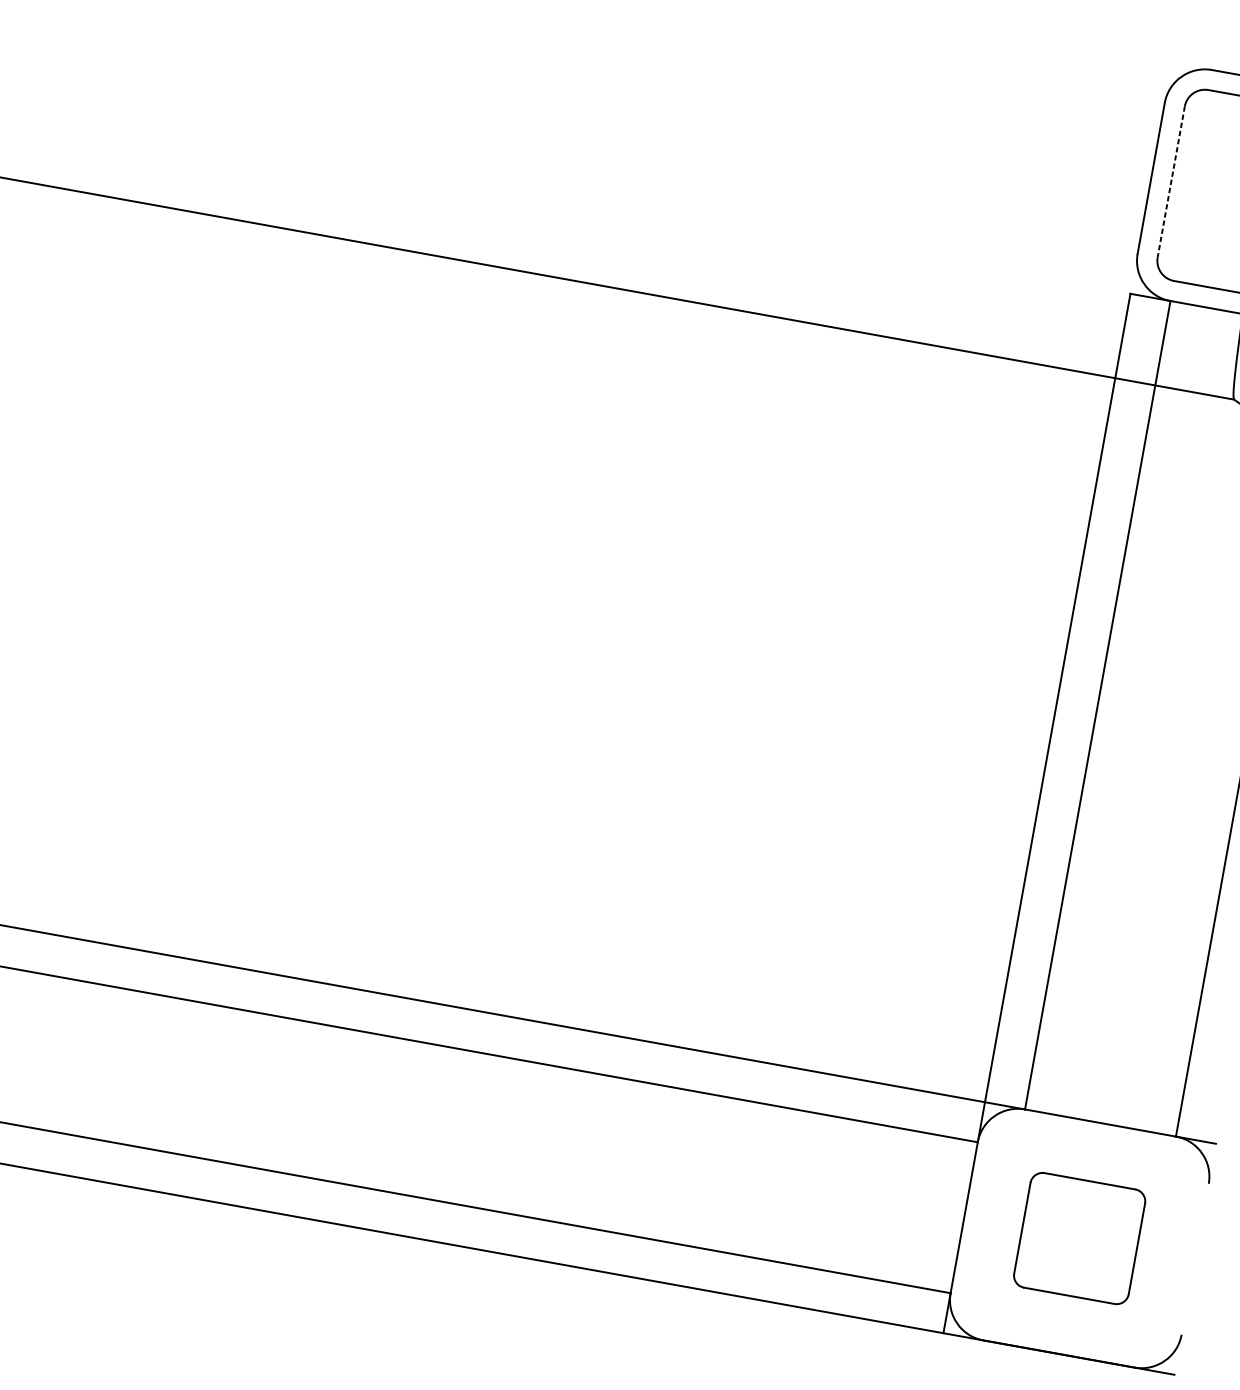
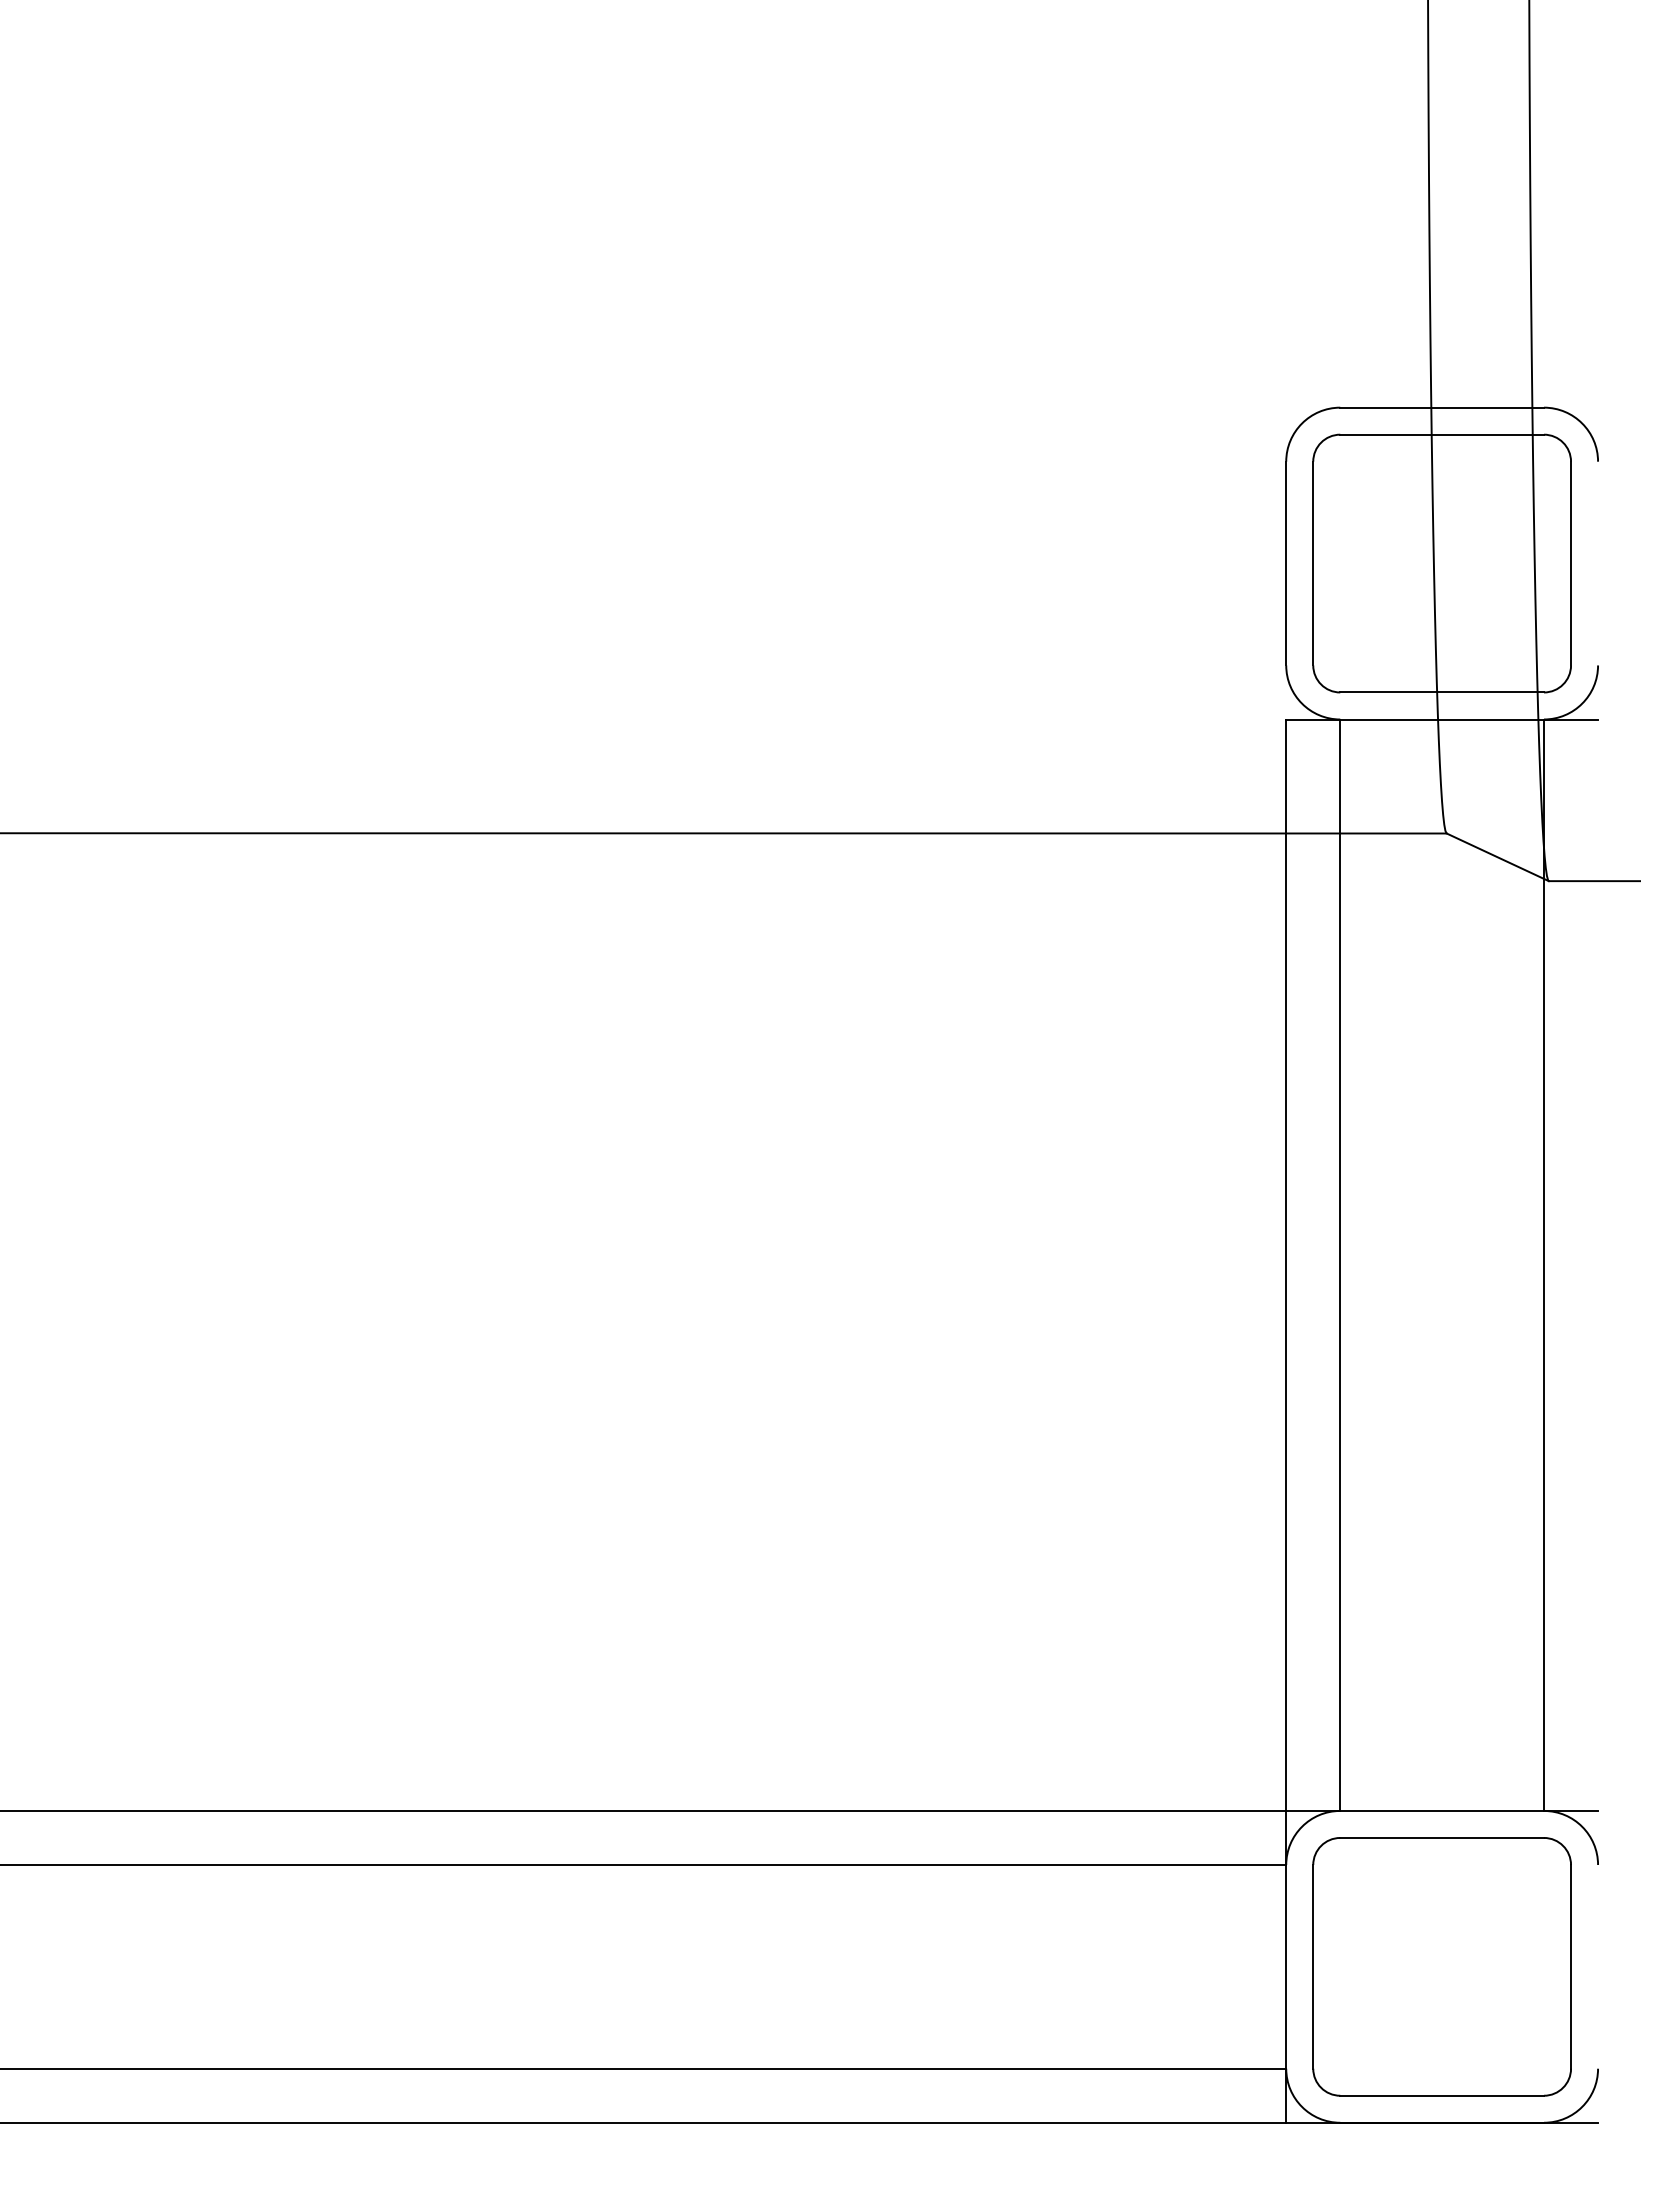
line: (1171, 181) -> (1313, 563), dashed -> solid
part: (1079, 1238) -> (1441, 1966), size x1.67

